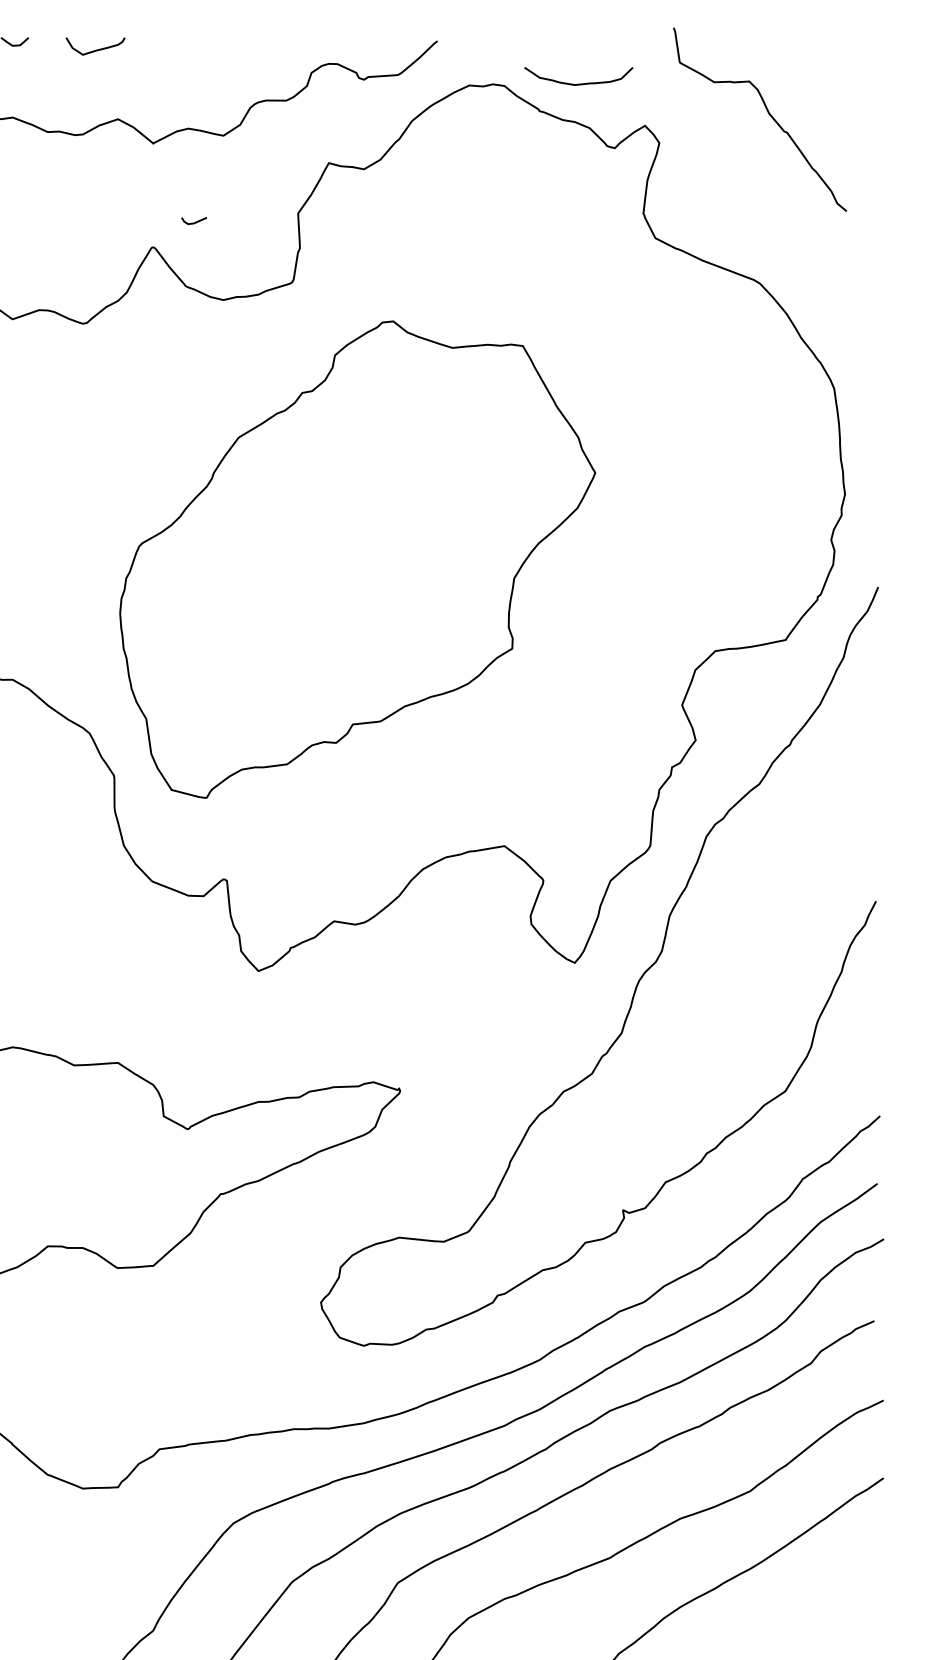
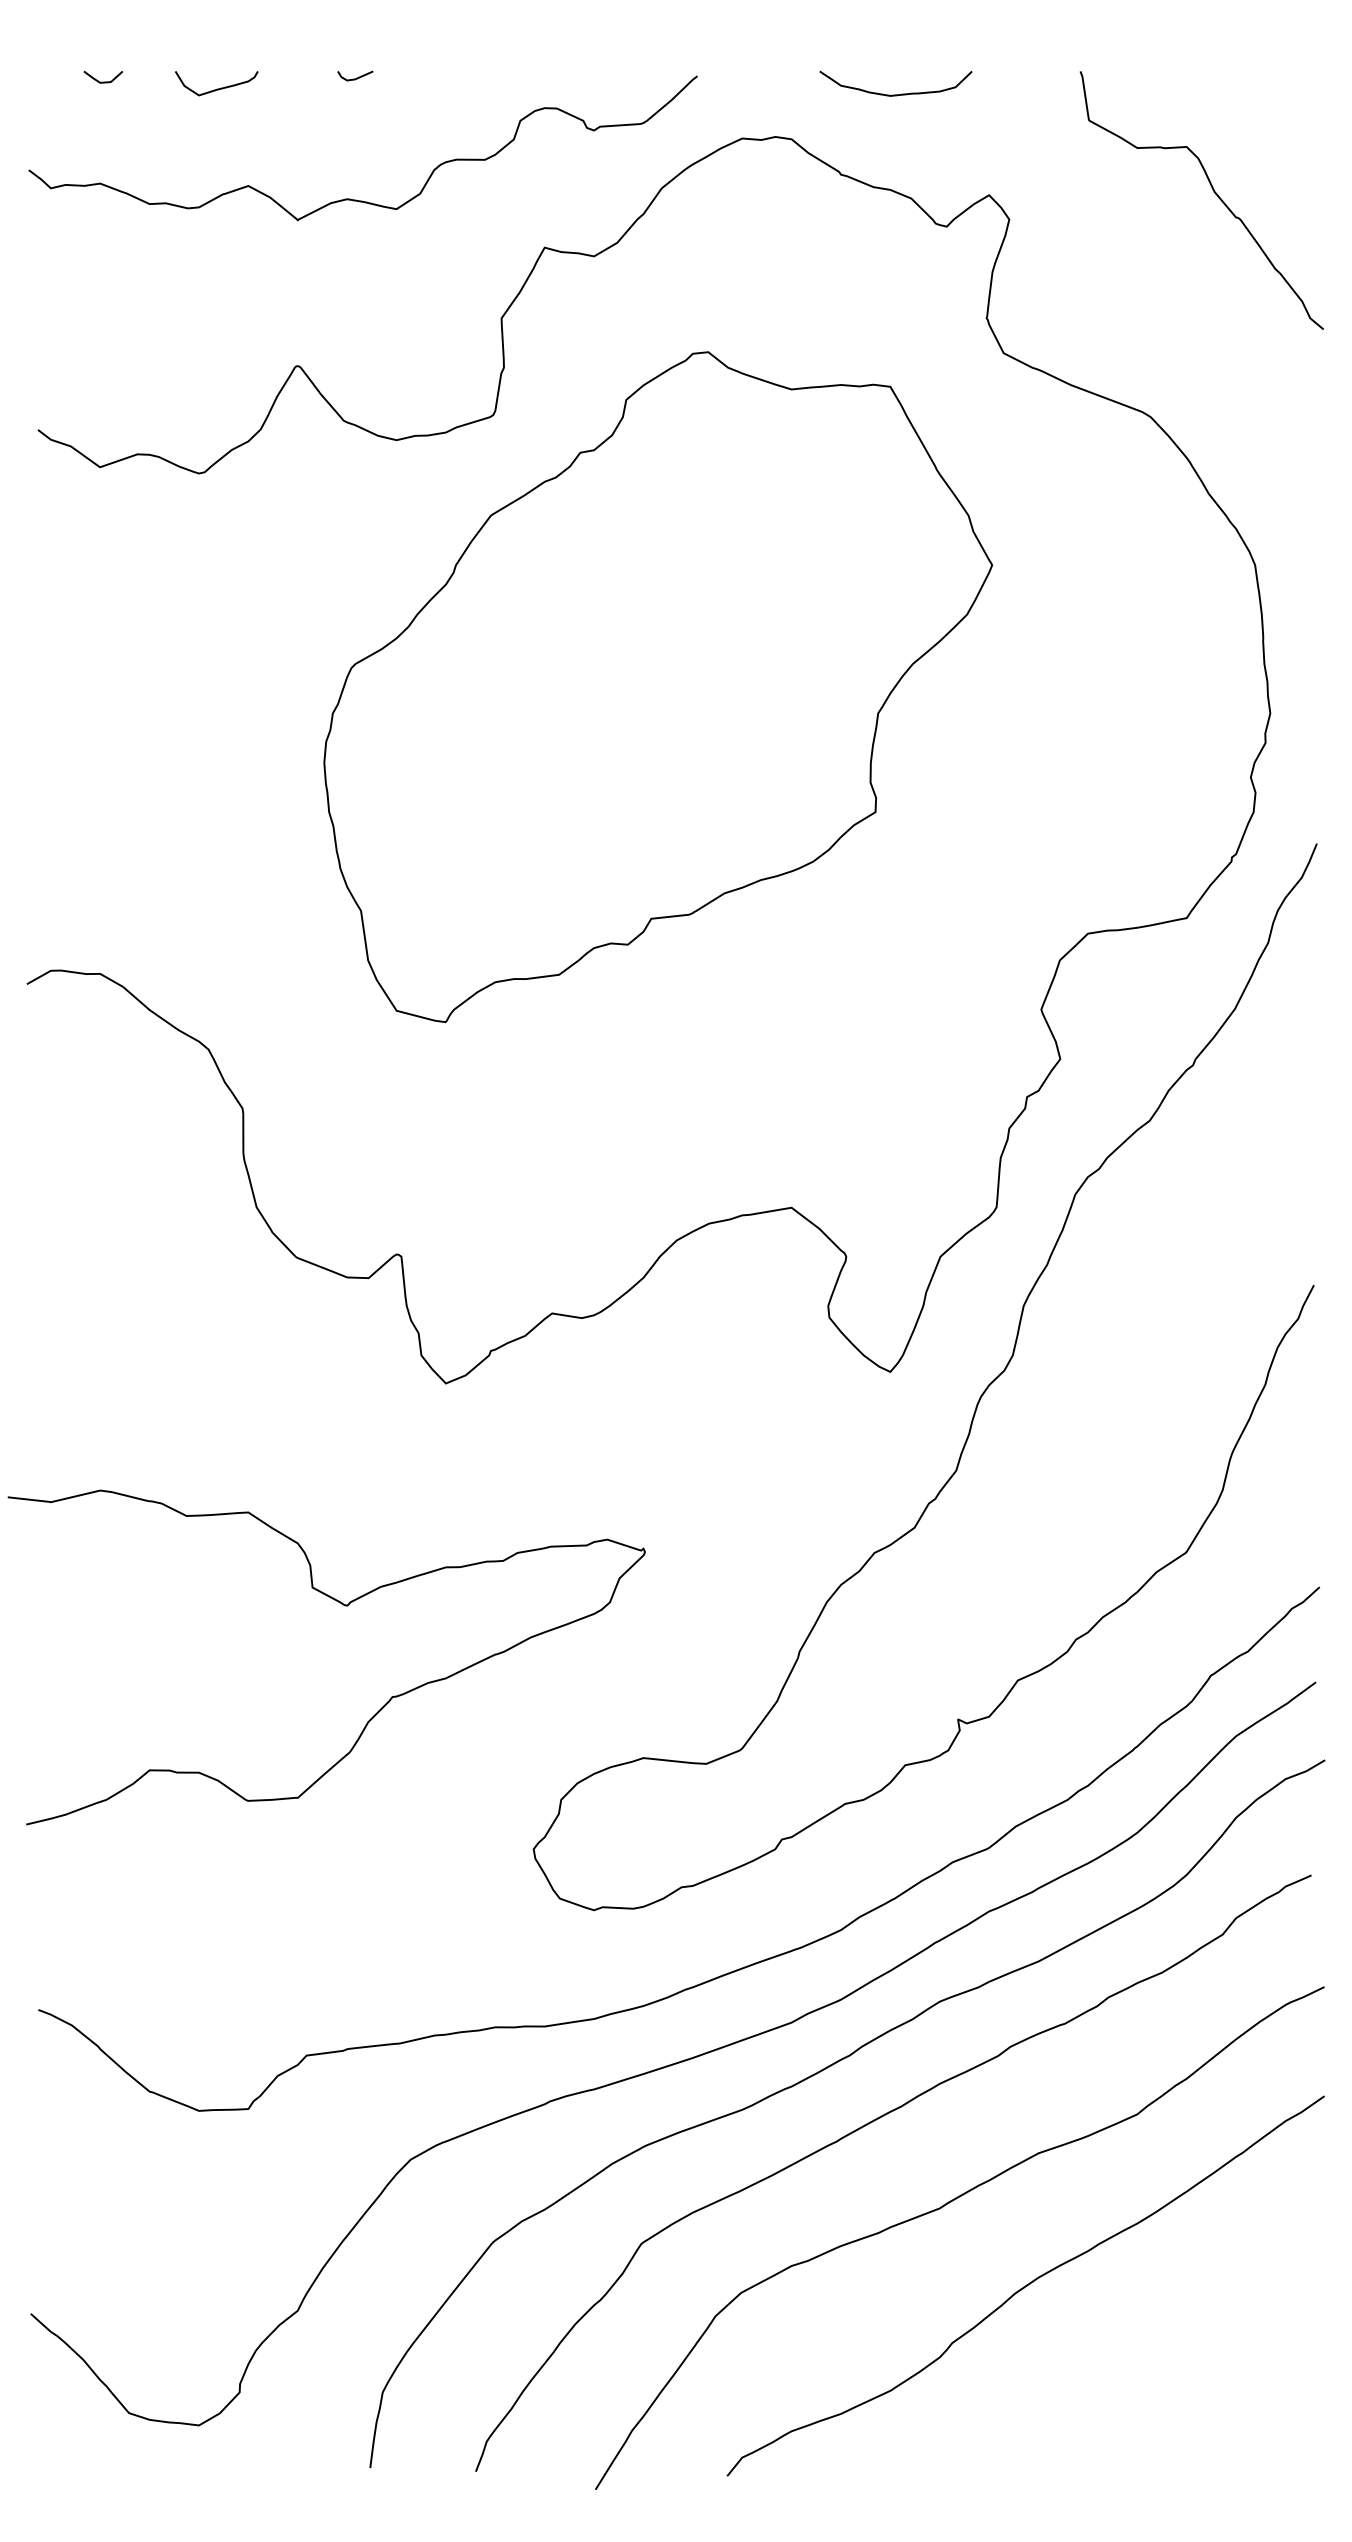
curve: (578, 84) -> (895, 94), moved
curve: (768, 113) -> (1213, 192), moved
line: (194, 222) -> (356, 77), moved
part: (357, 559) -> (658, 687), moved

